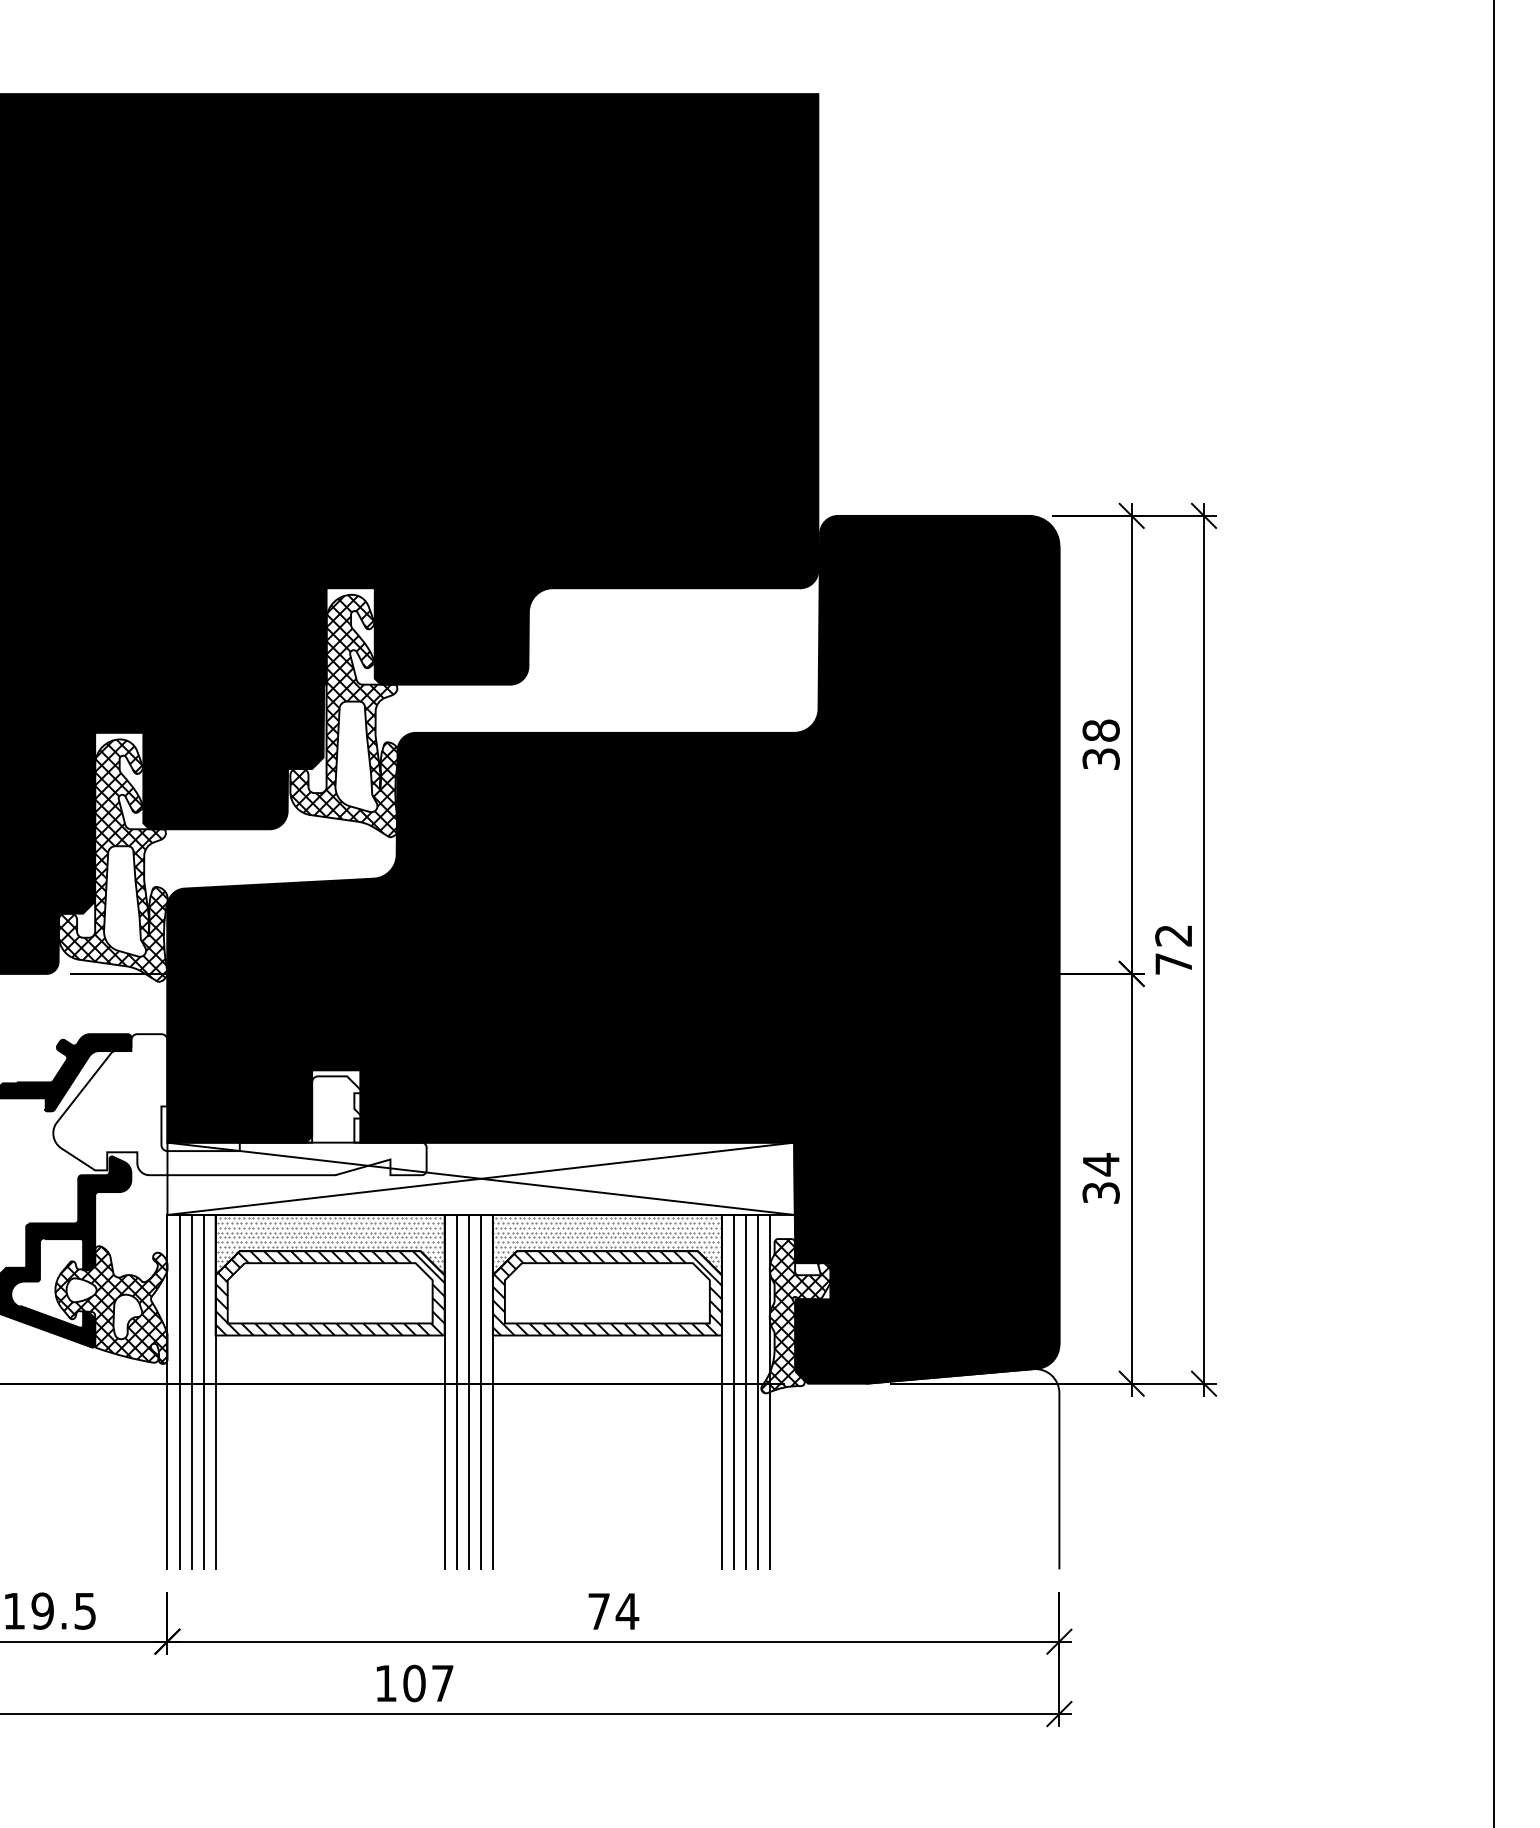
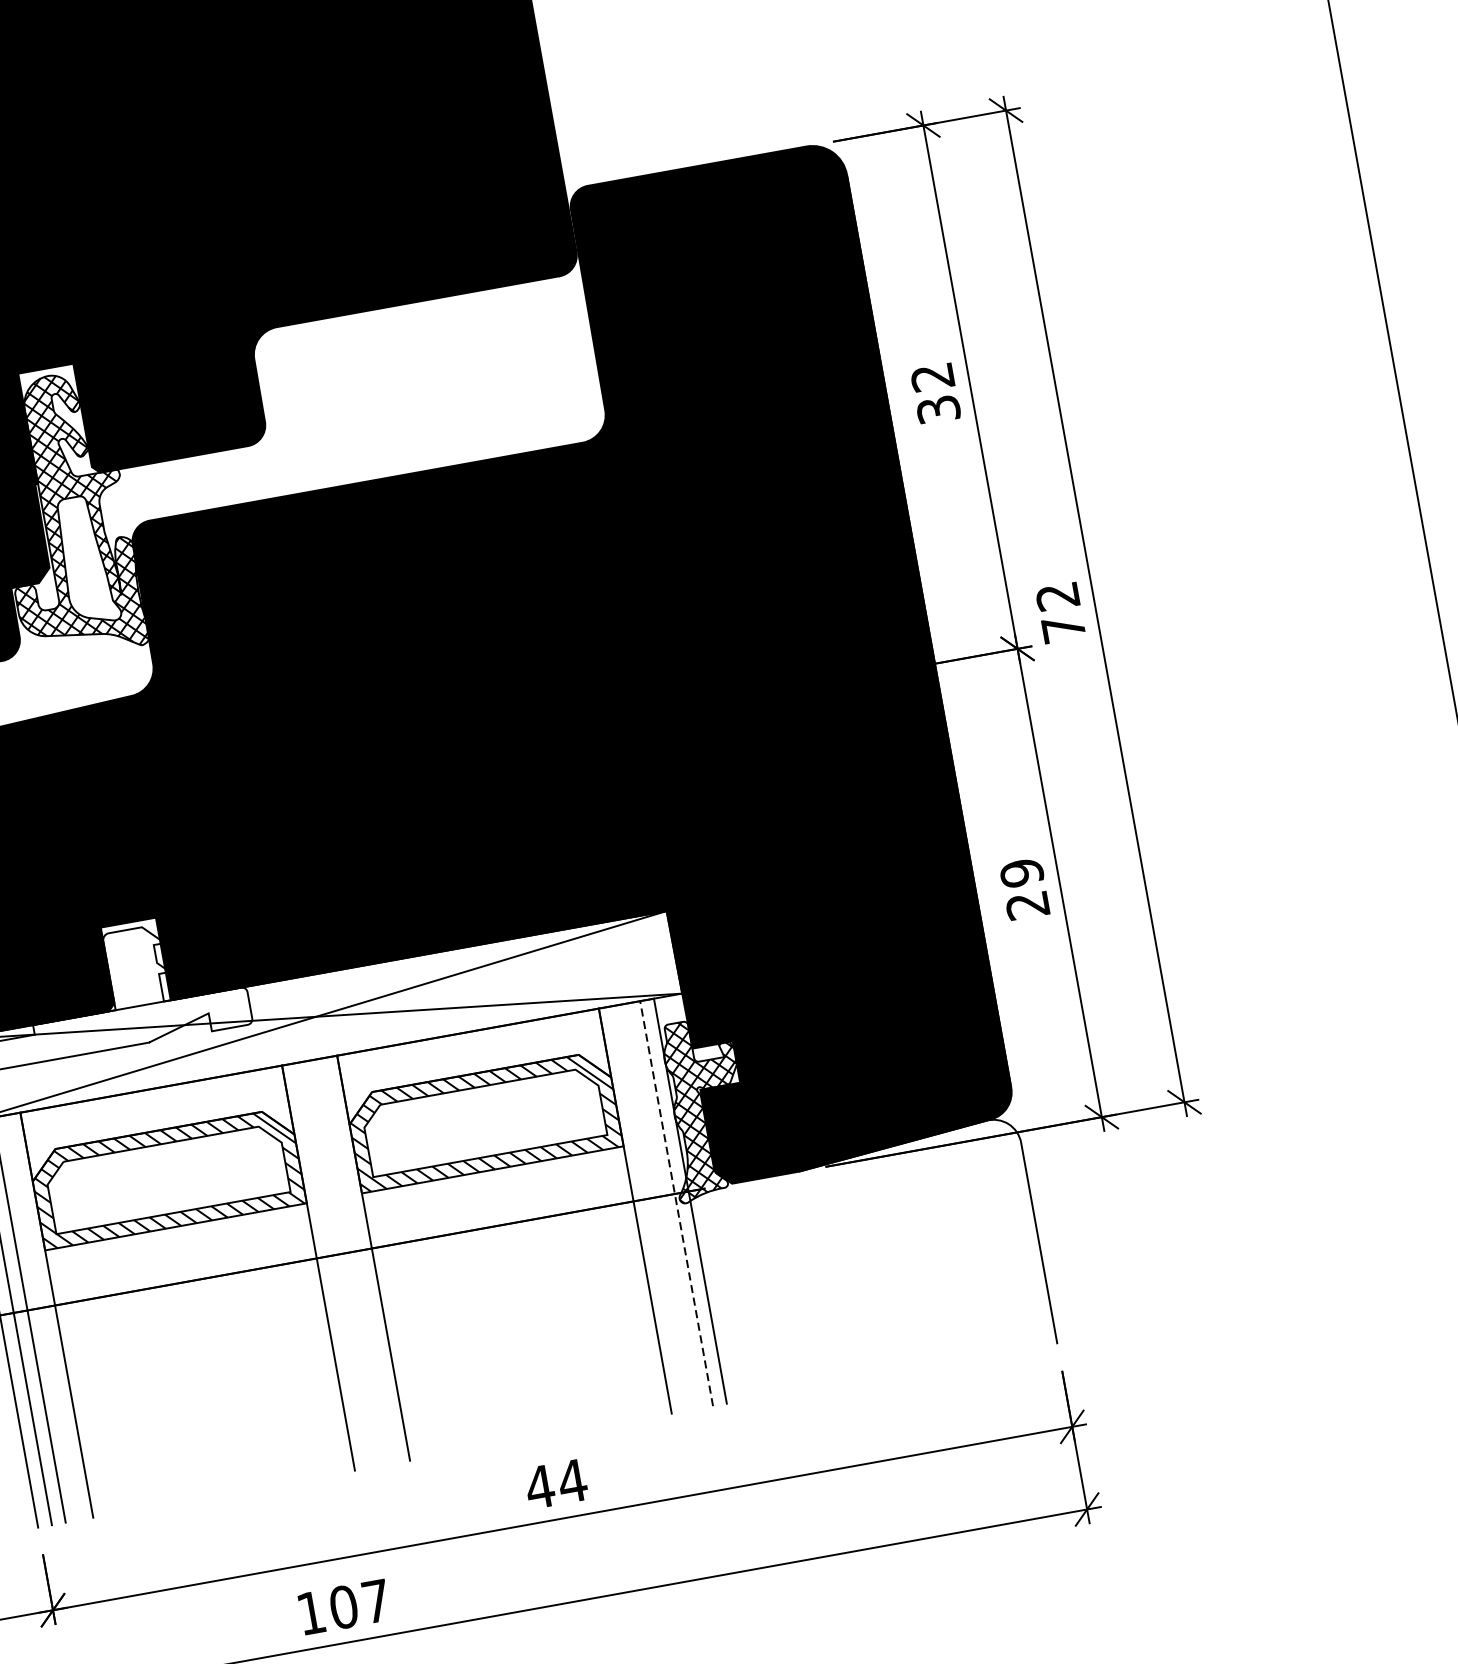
text: (1100, 730) -> (931, 377), 38 -> 32
text: (1100, 1178) -> (1024, 889), 34 -> 29
hatch: (329, 1244) -> (156, 1123), removed
hatch: (606, 1244) -> (473, 1066), removed
line: (203, 1391) -> (42, 1316), removed
line: (456, 1391) -> (331, 1264), removed
line: (468, 1391) -> (345, 1262), removed
line: (480, 1391) -> (359, 1259), removed
line: (733, 1391) -> (648, 1207), removed
line: (746, 1391) -> (663, 1205), removed
line: (758, 1391) -> (676, 1202), solid -> dashed
text: (598, 1611) -> (539, 1487), 74 -> 44

